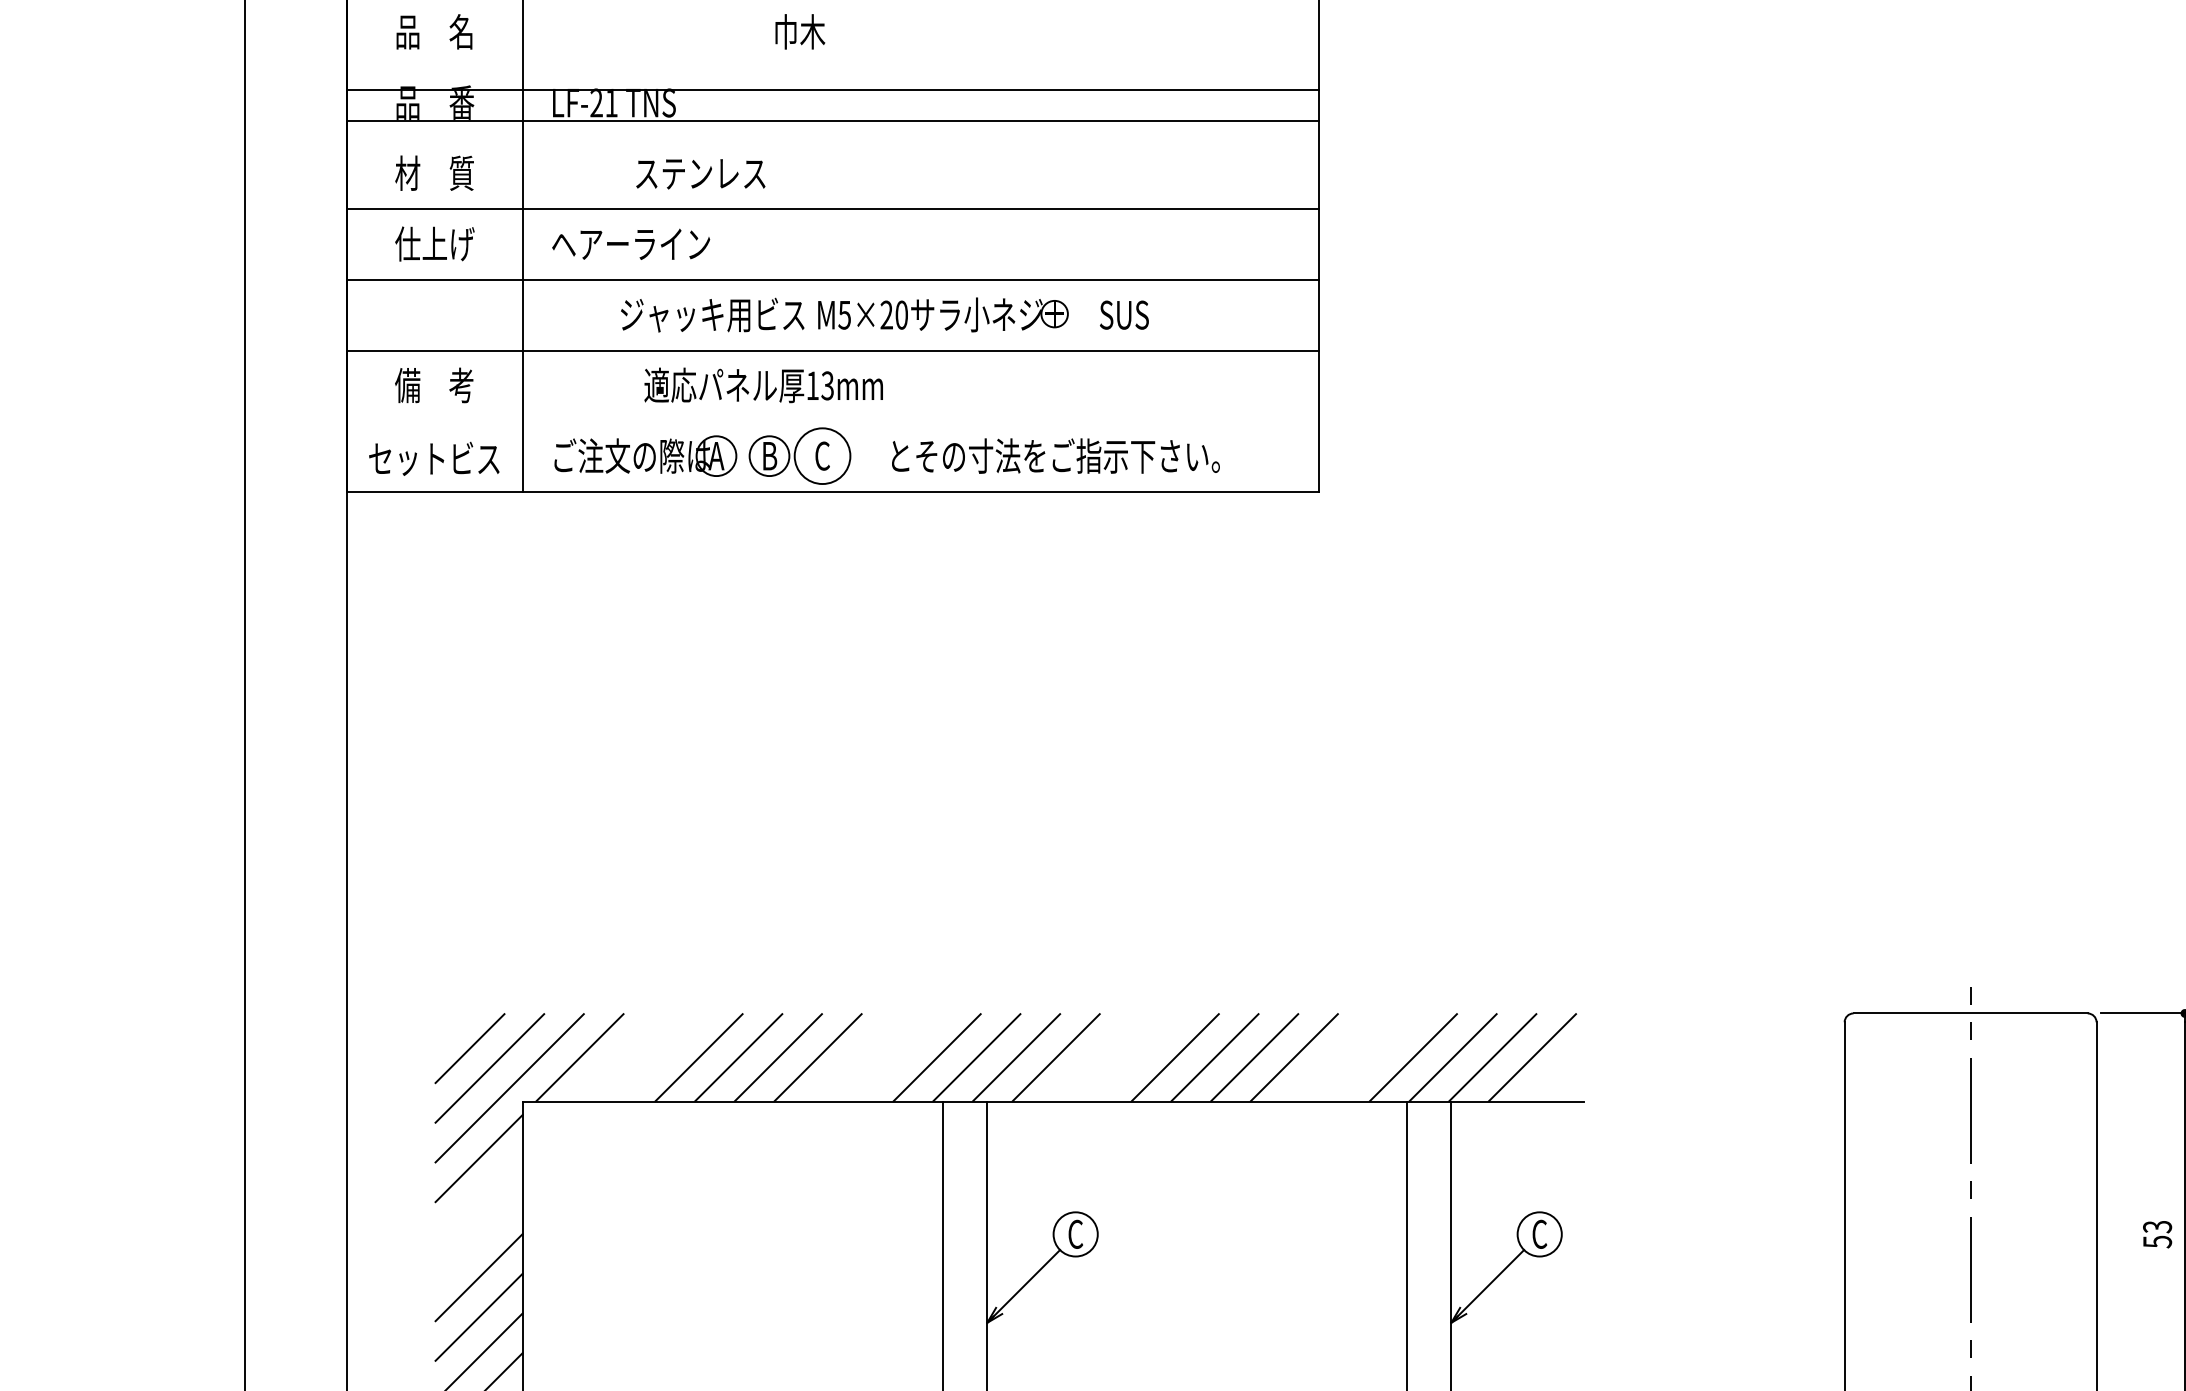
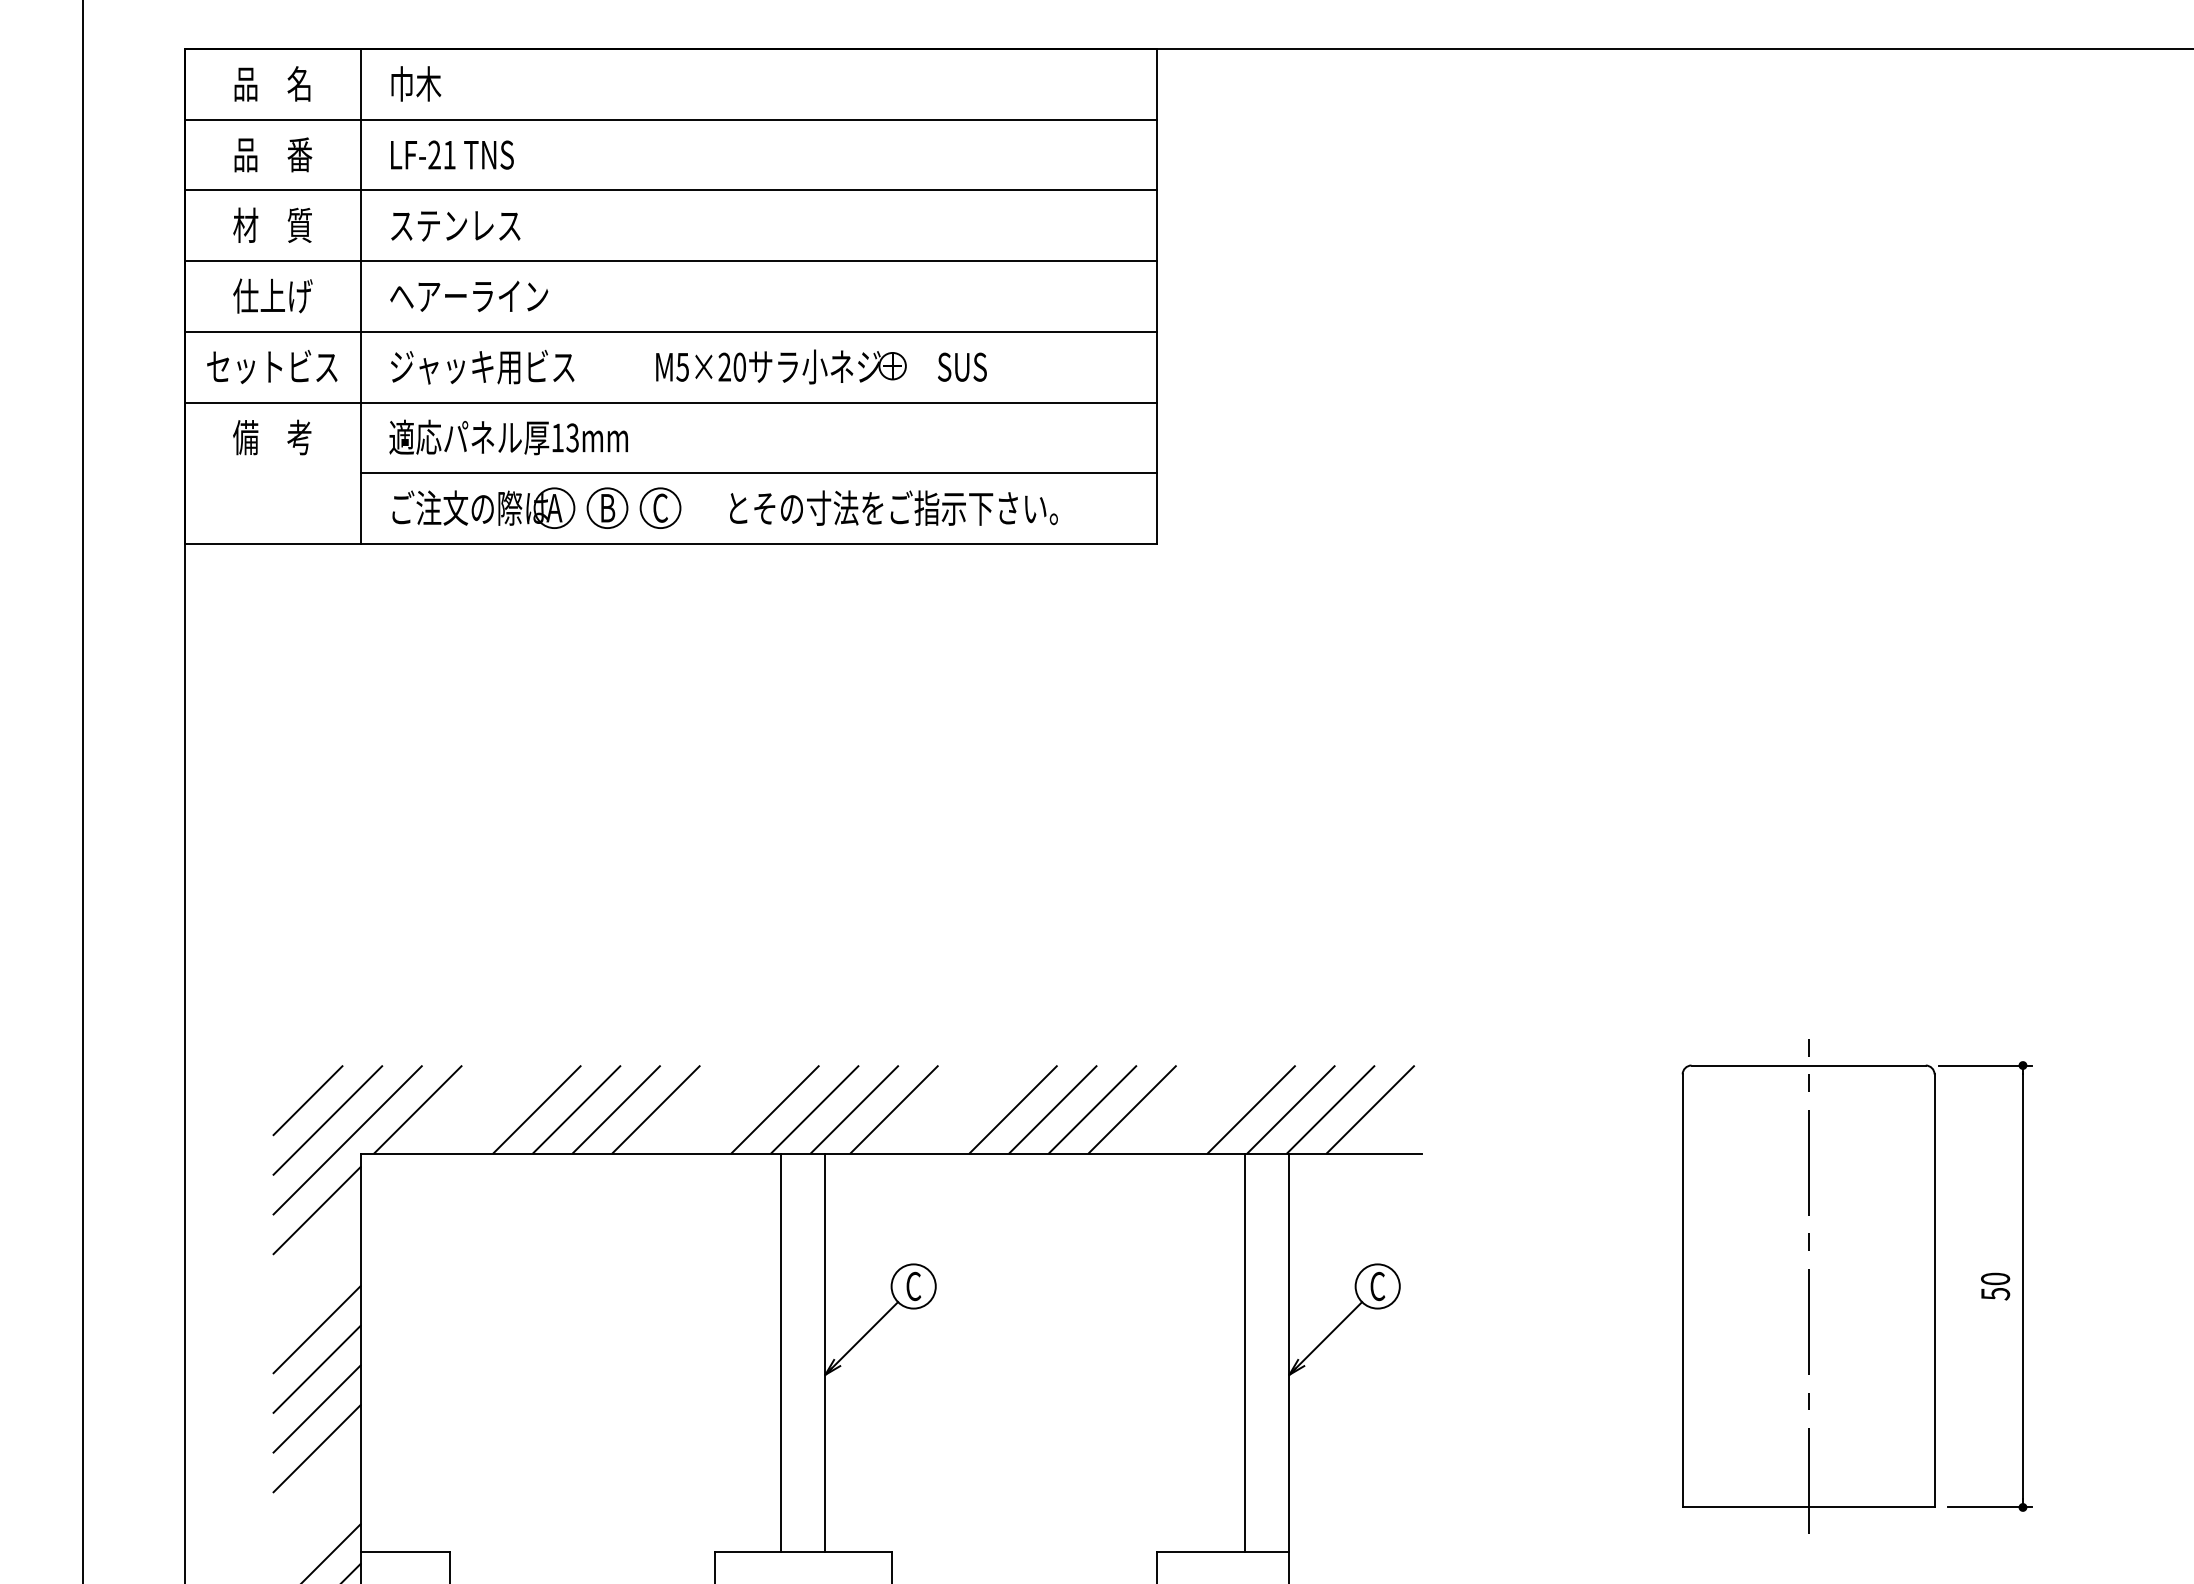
text: (800, 31) -> (416, 83), moved
line: (832, 90) -> (670, 190), moved
line: (832, 120) -> (670, 119), moved
text: (700, 174) -> (455, 226), moved
text: (712, 315) -> (482, 367), moved
text: (763, 385) -> (508, 437), moved
line: (920, 421) -> (758, 473), added
circle: (822, 456) -> (660, 508), size x0.71
text: (434, 458) -> (272, 366), moved
text: (2157, 1226) -> (1995, 1278), 53 -> 50

